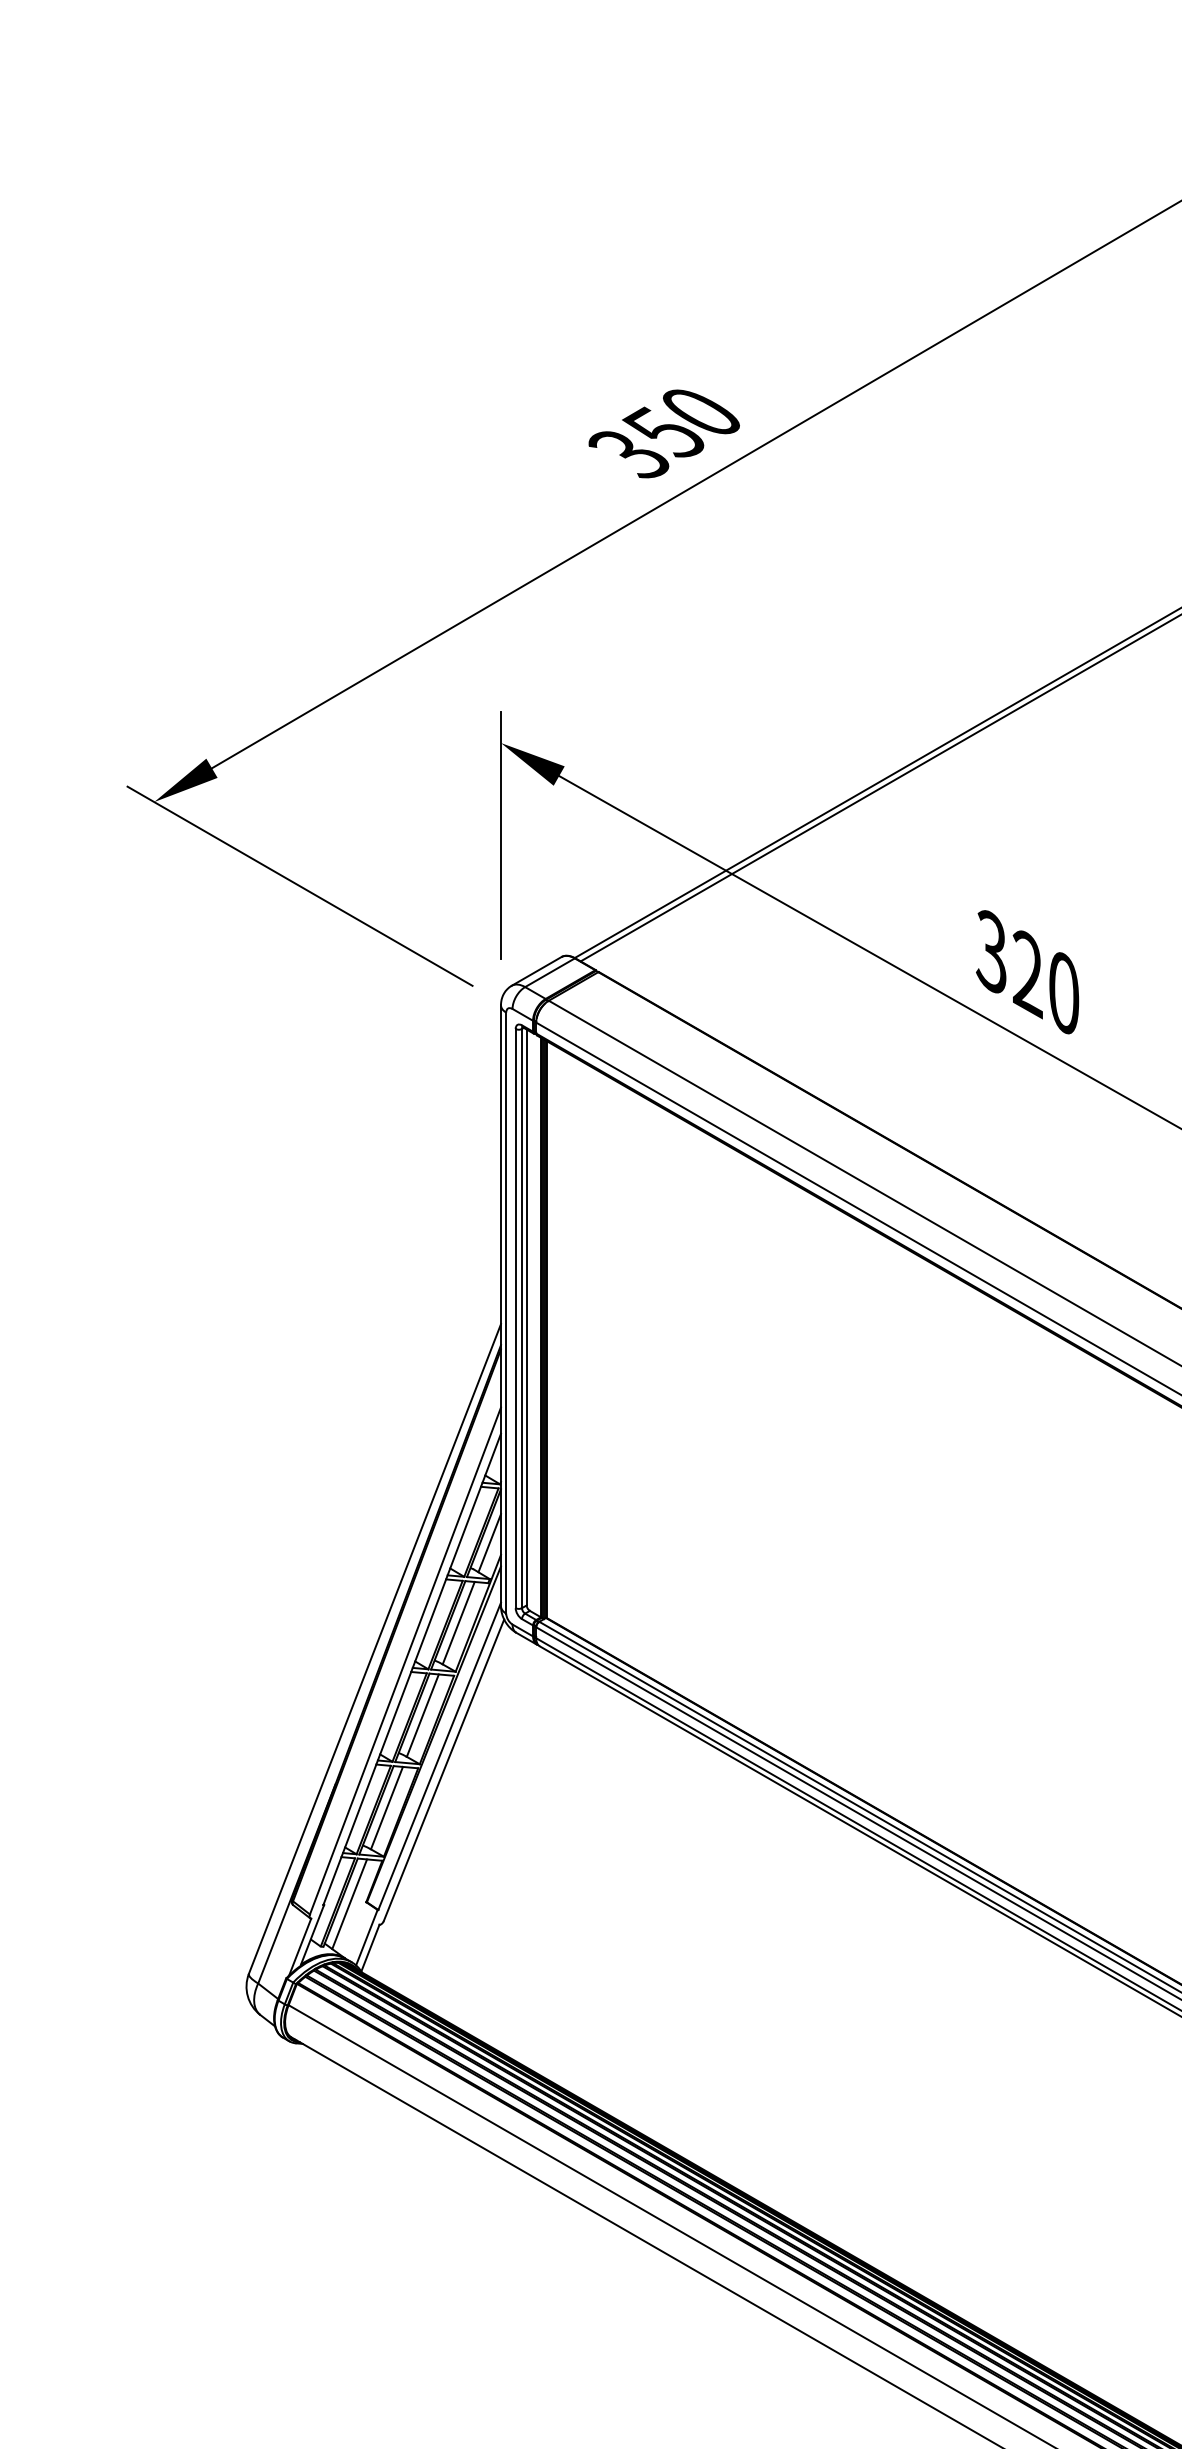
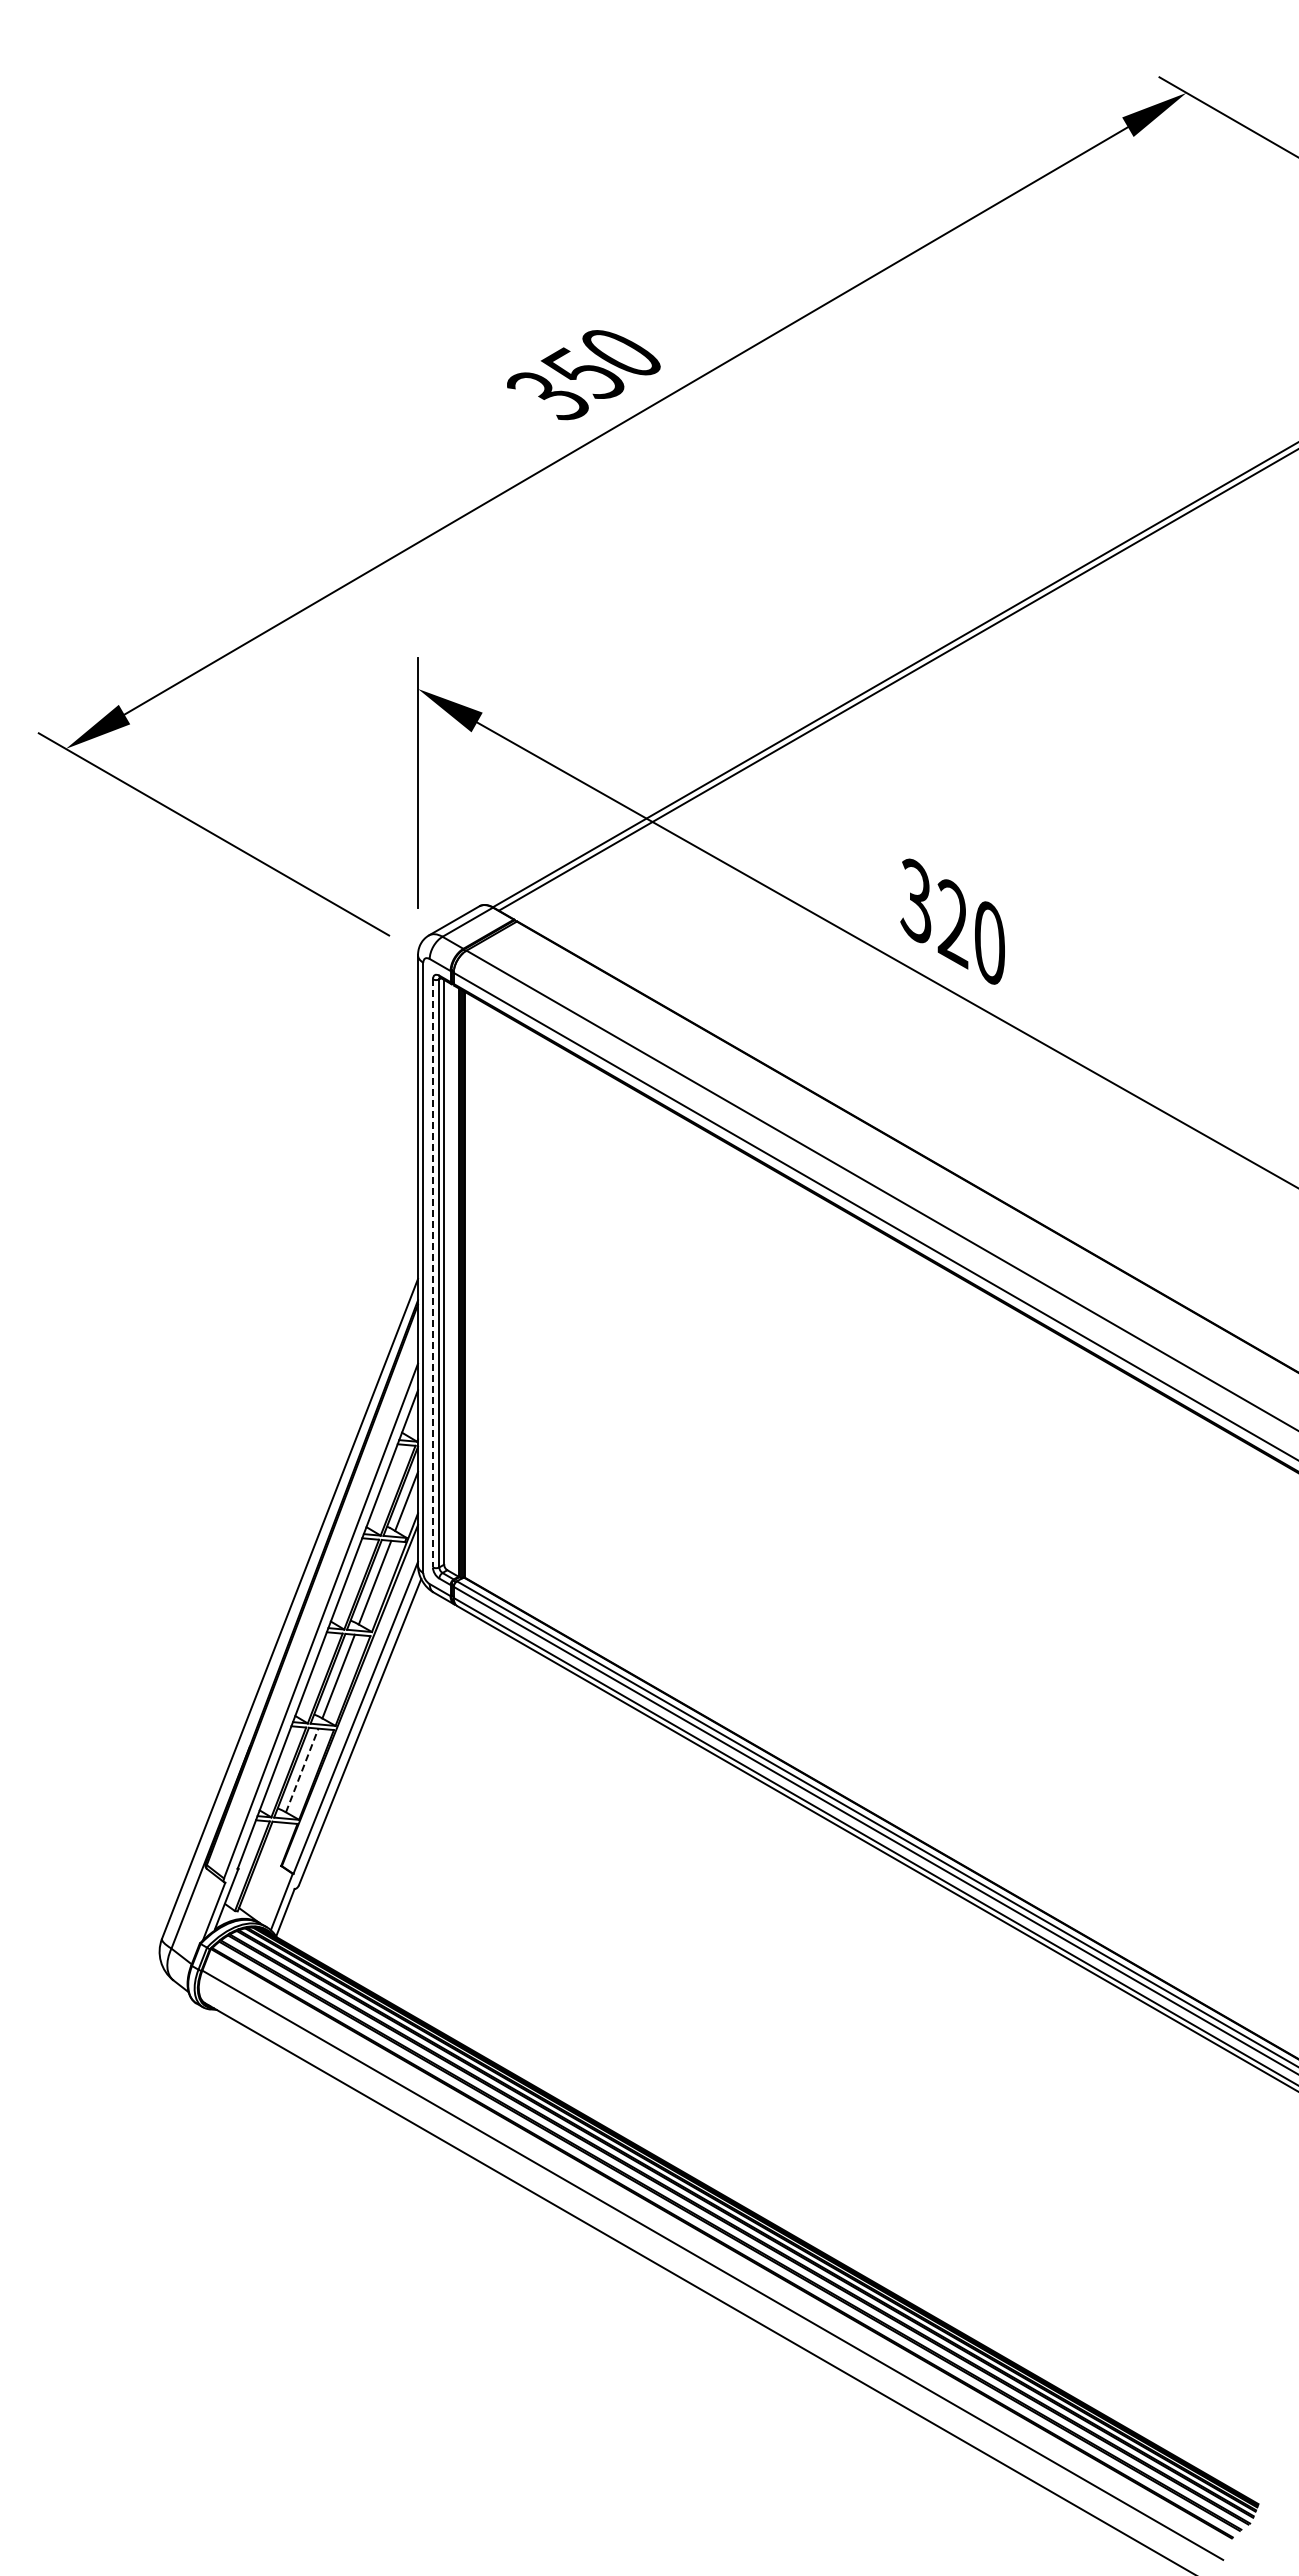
line: (515, 1318) -> (432, 1273), solid -> dashed
line: (387, 1808) -> (302, 1770), solid -> dashed
line: (349, 1903) -> (264, 1867), removed

